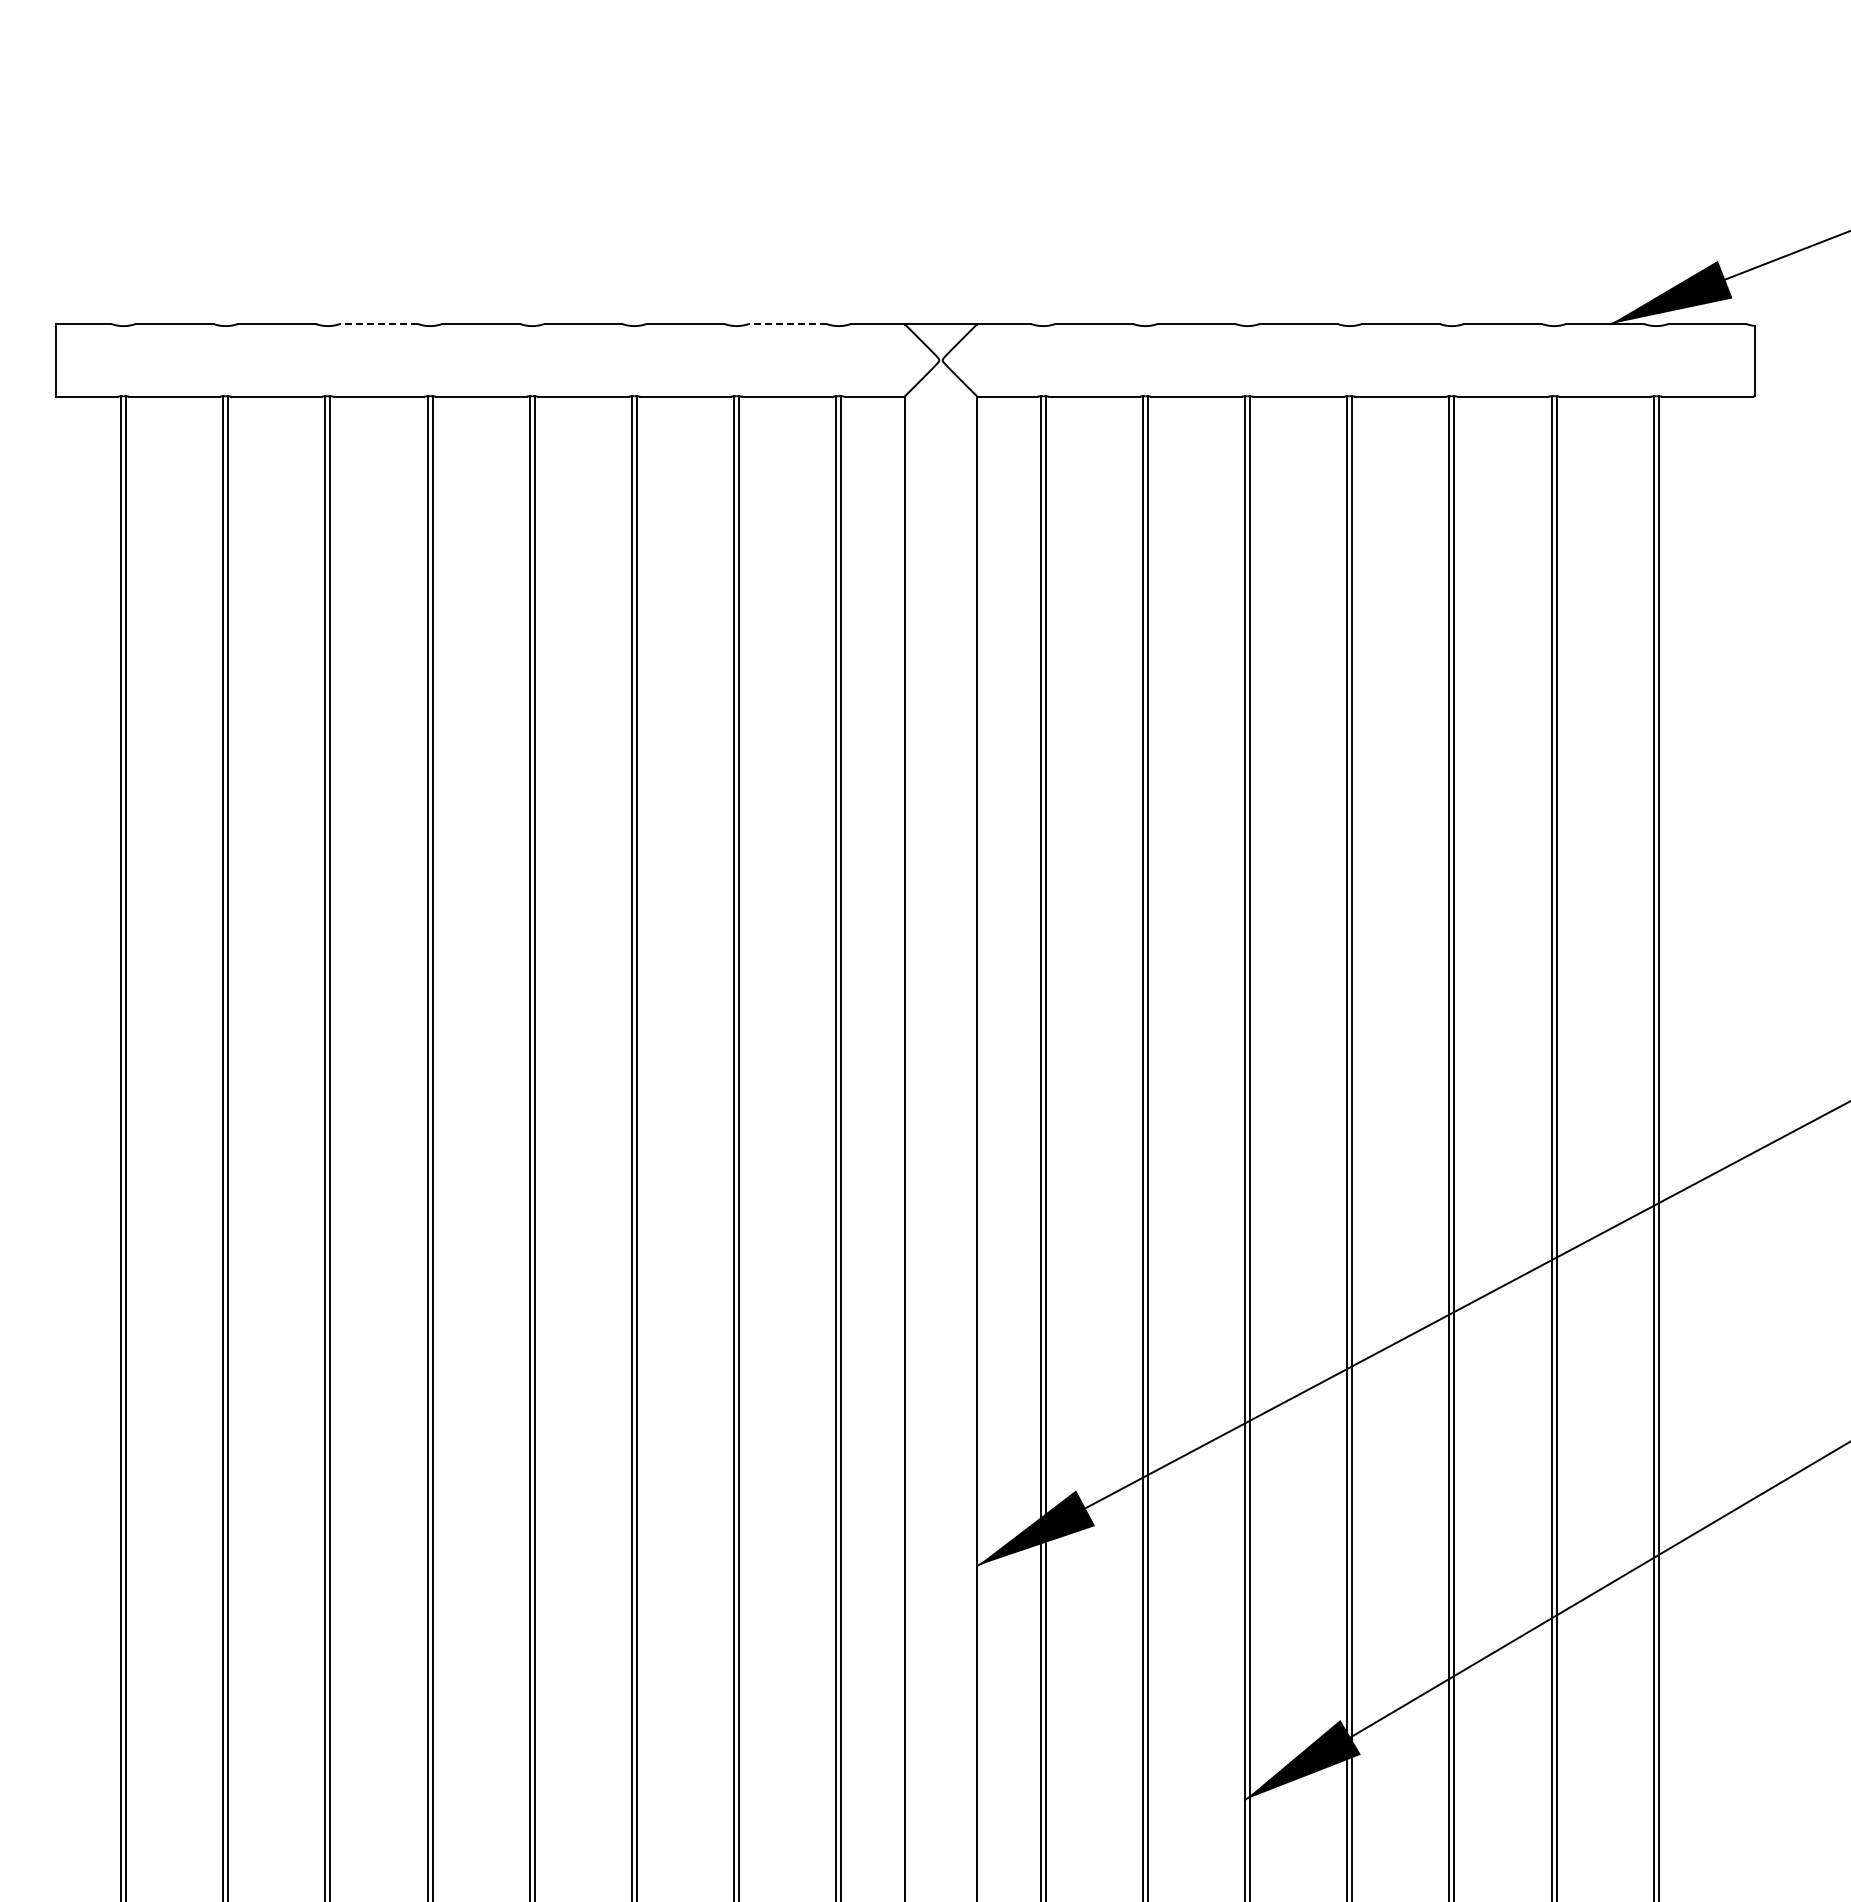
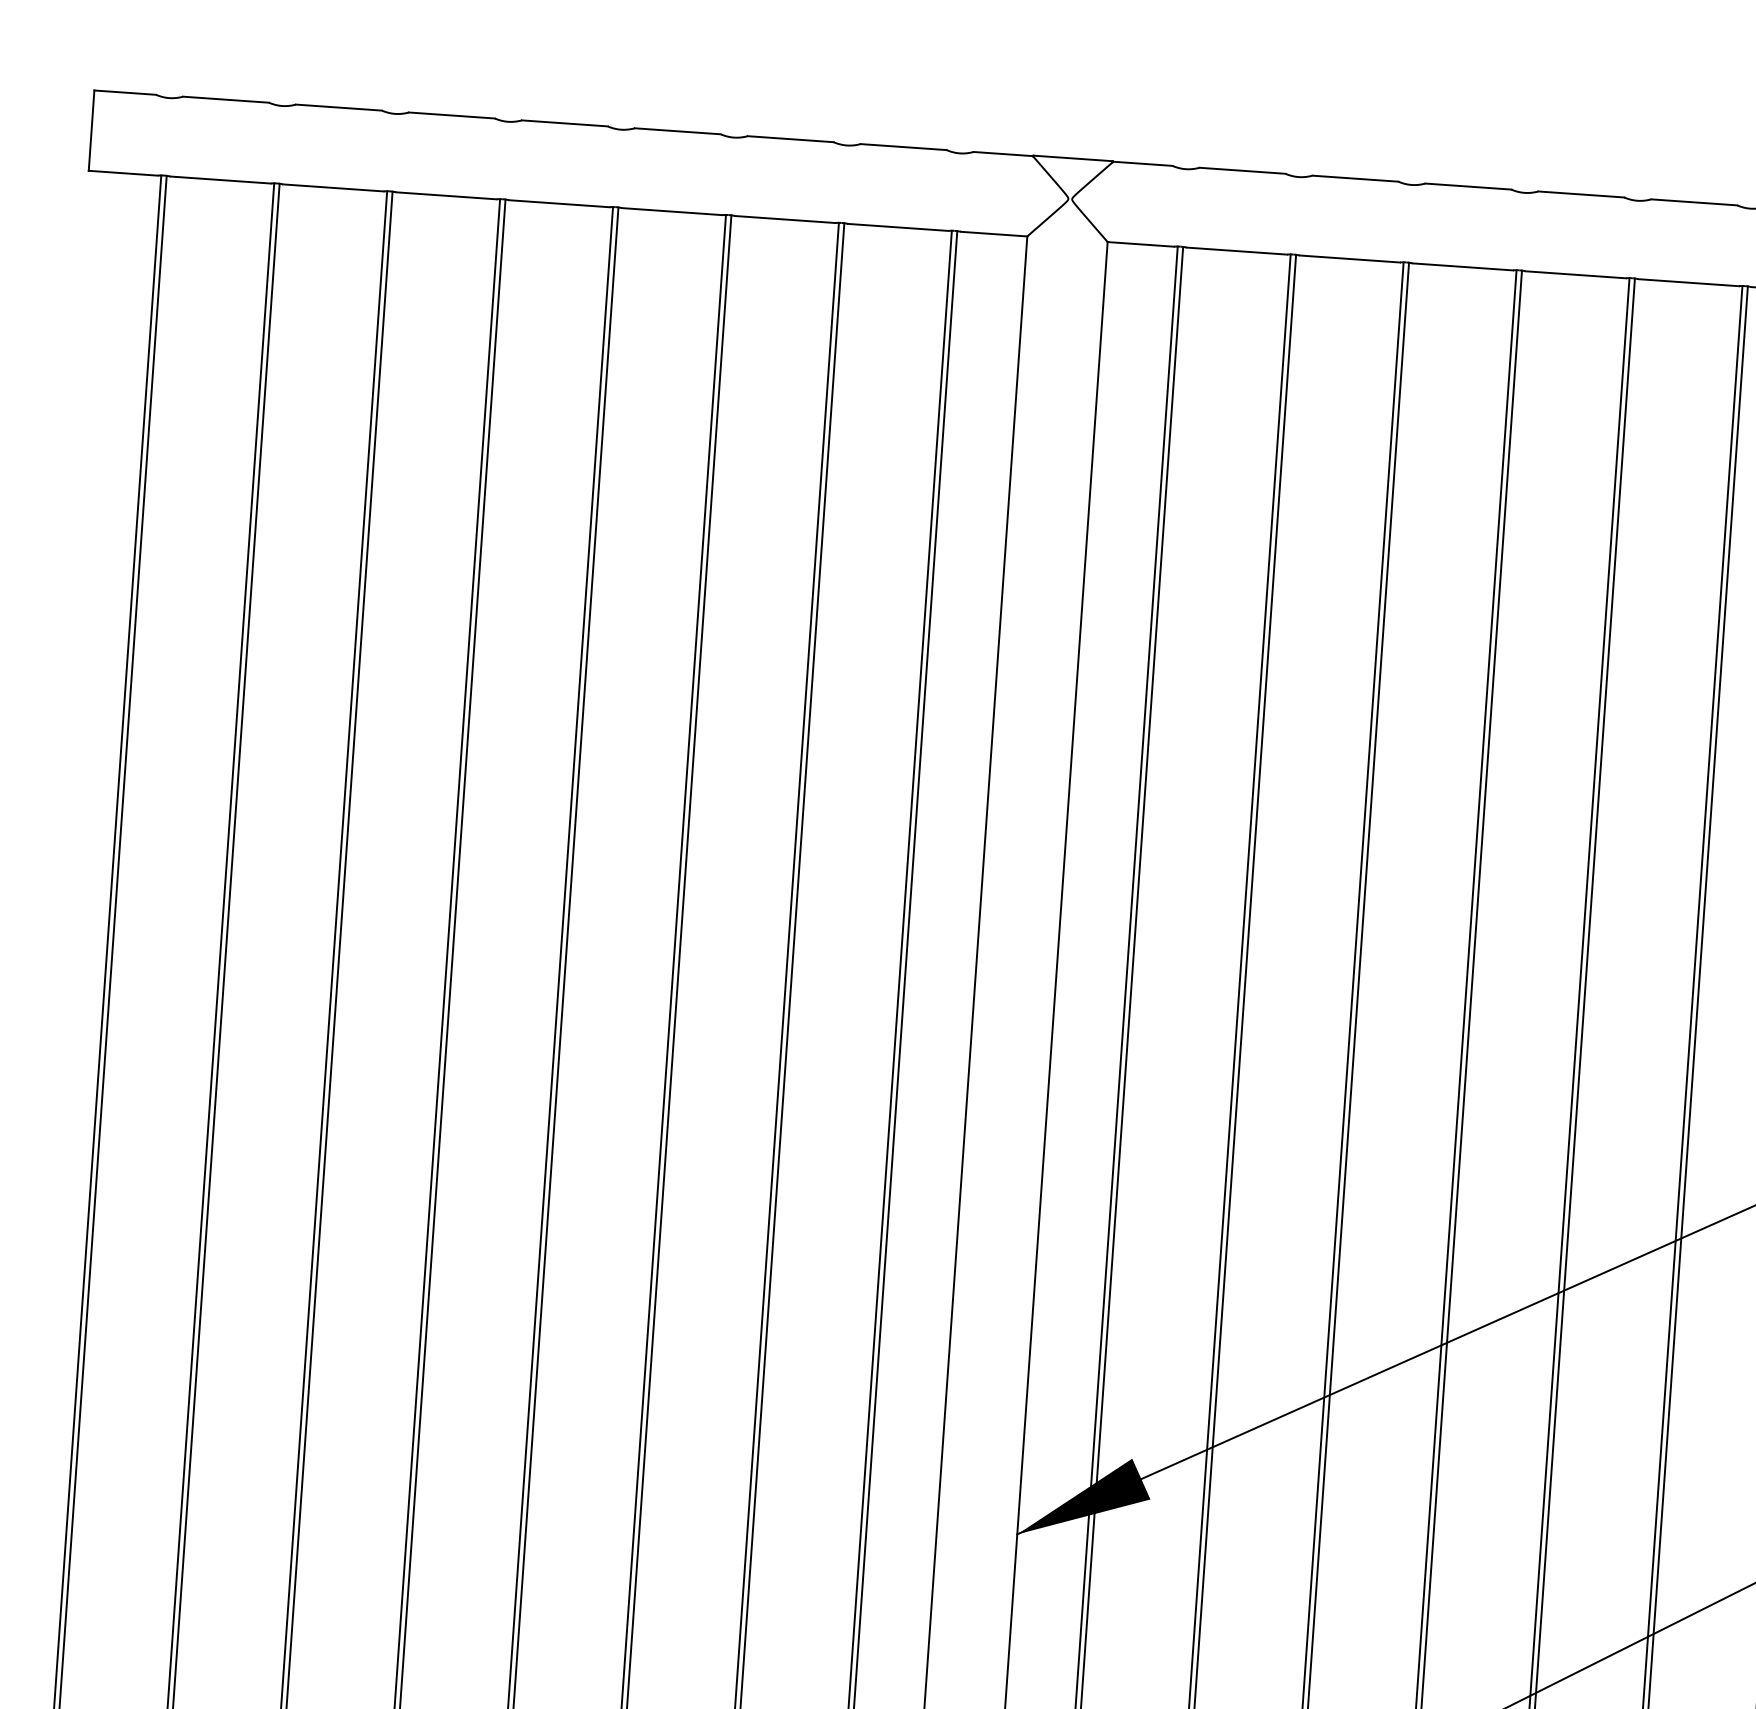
line: (379, 323) -> (452, 114), dashed -> solid
line: (787, 323) -> (903, 146), dashed -> solid

